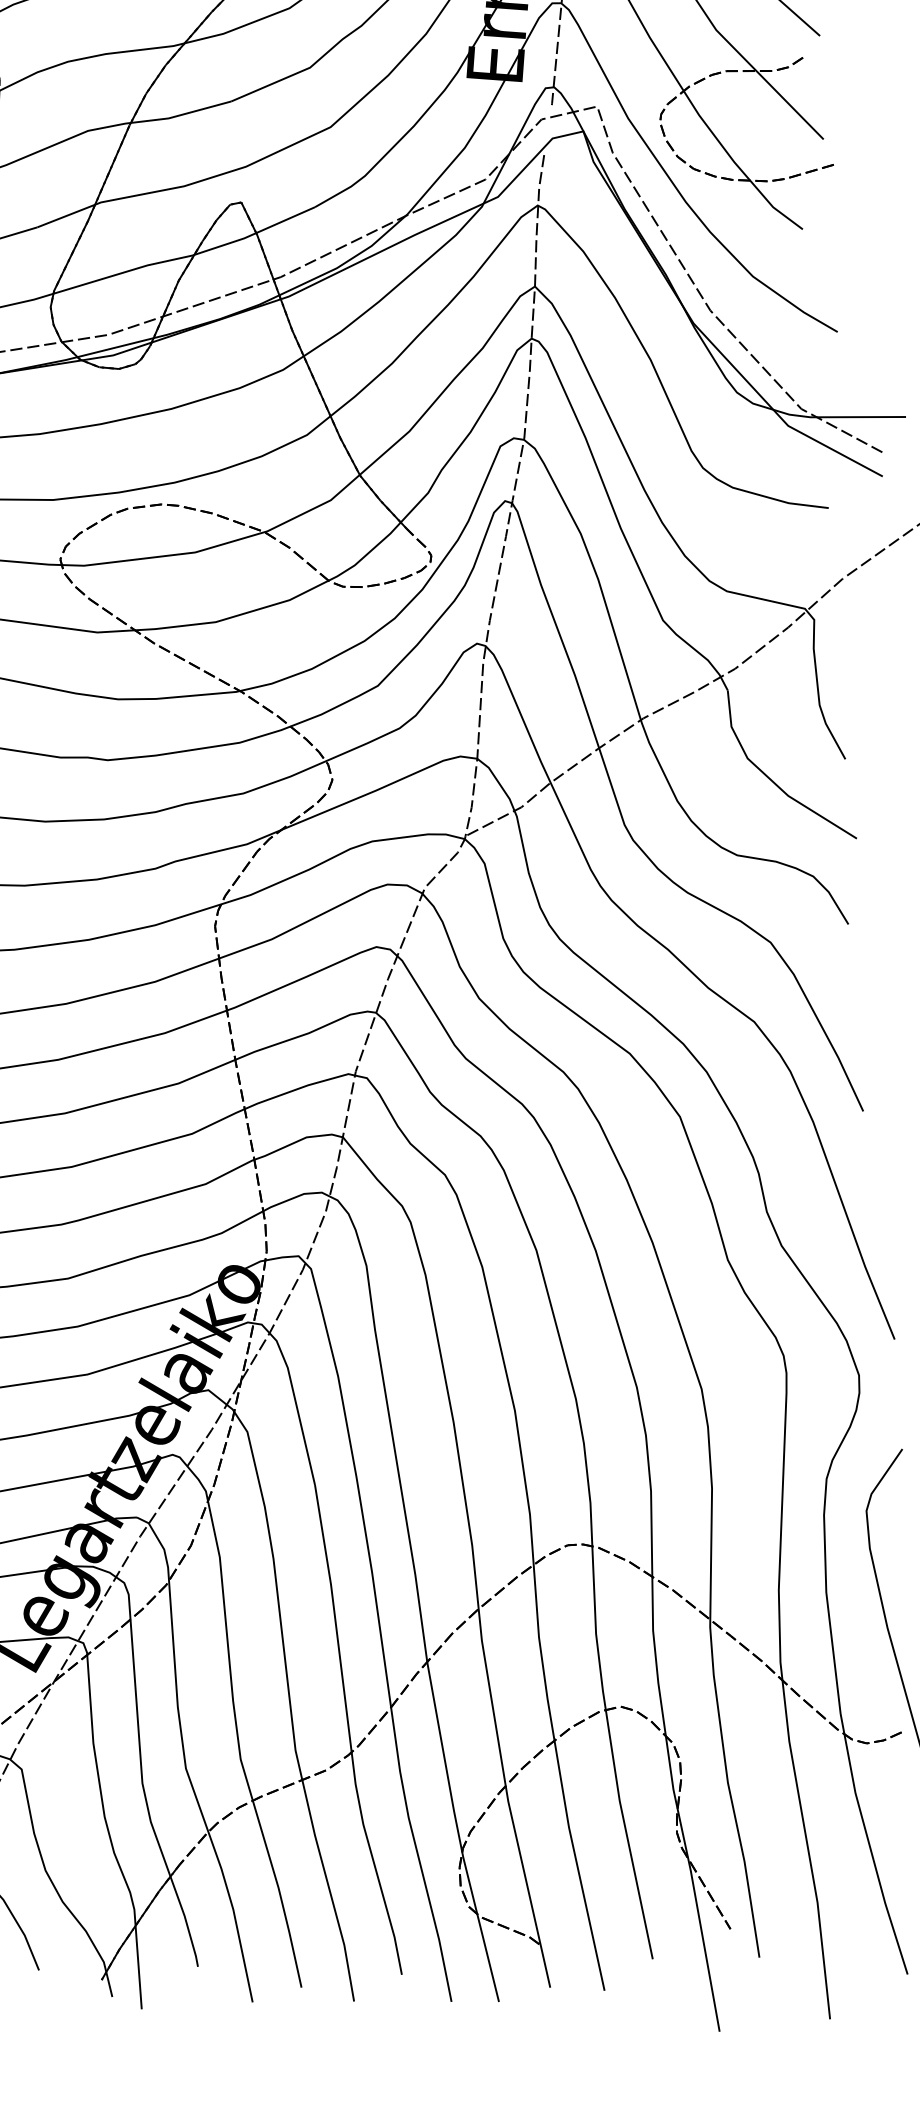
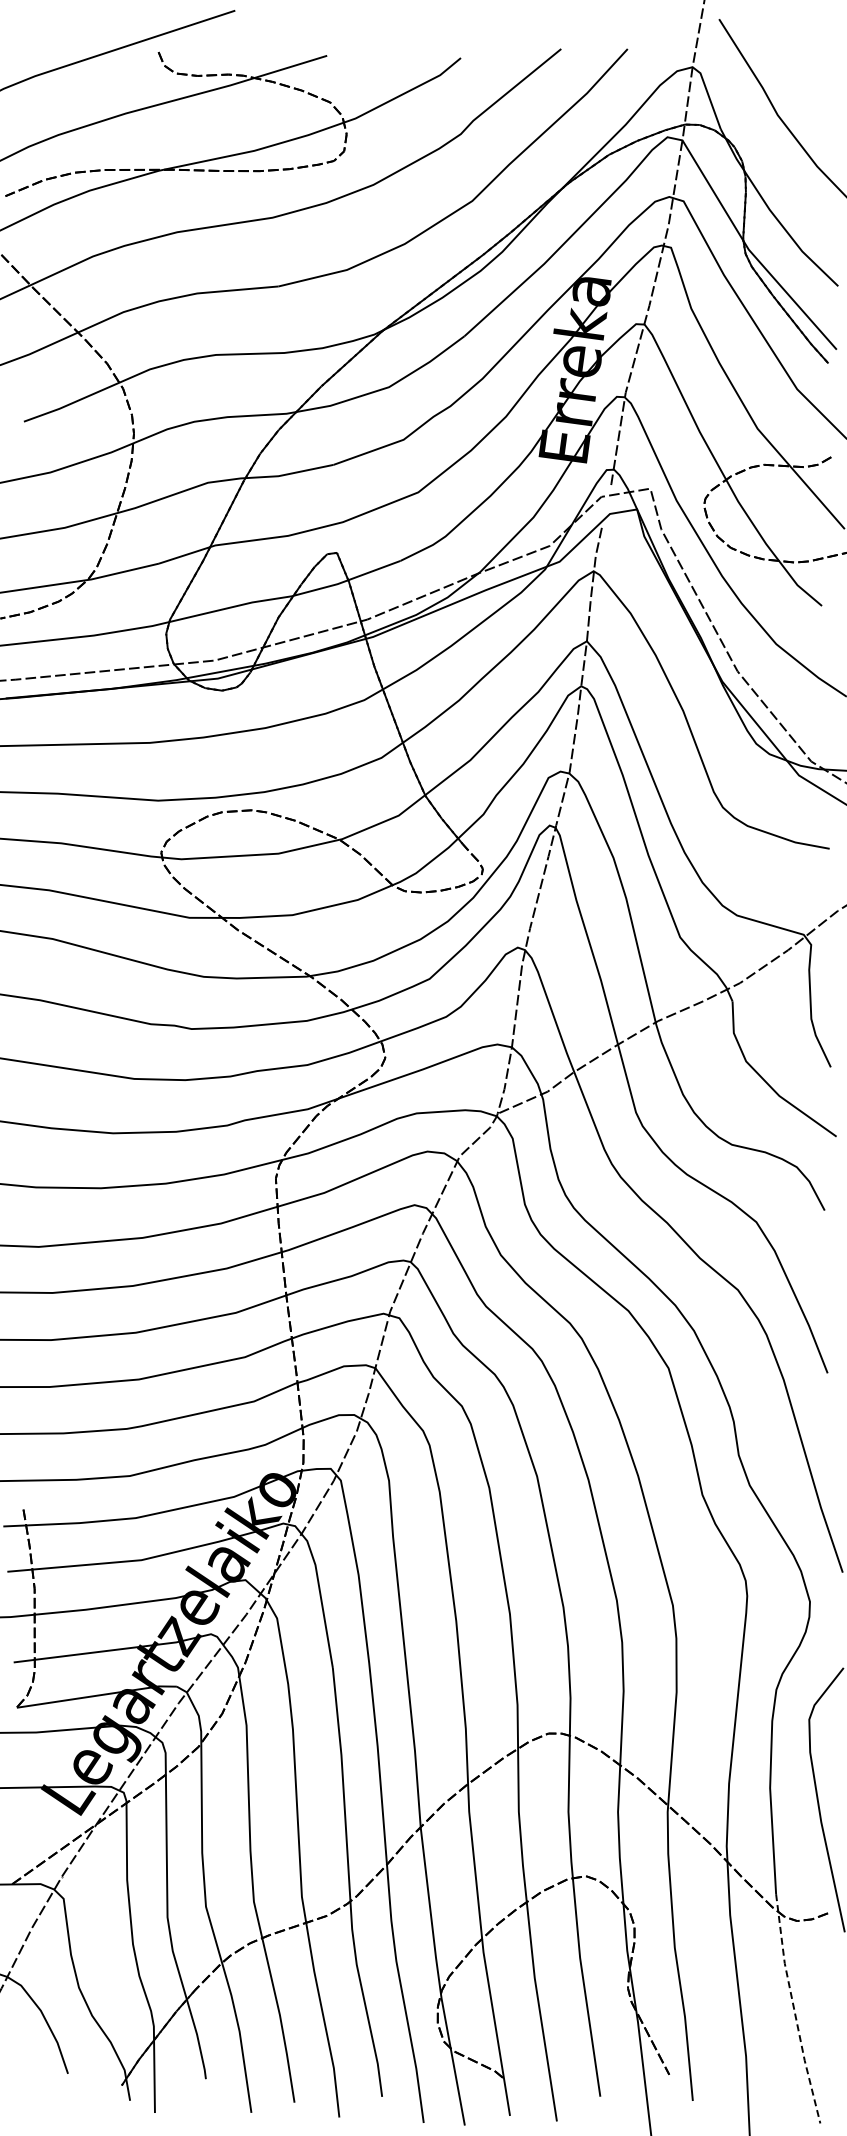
line: (869, 1846) -> (794, 2010), solid -> dashed

